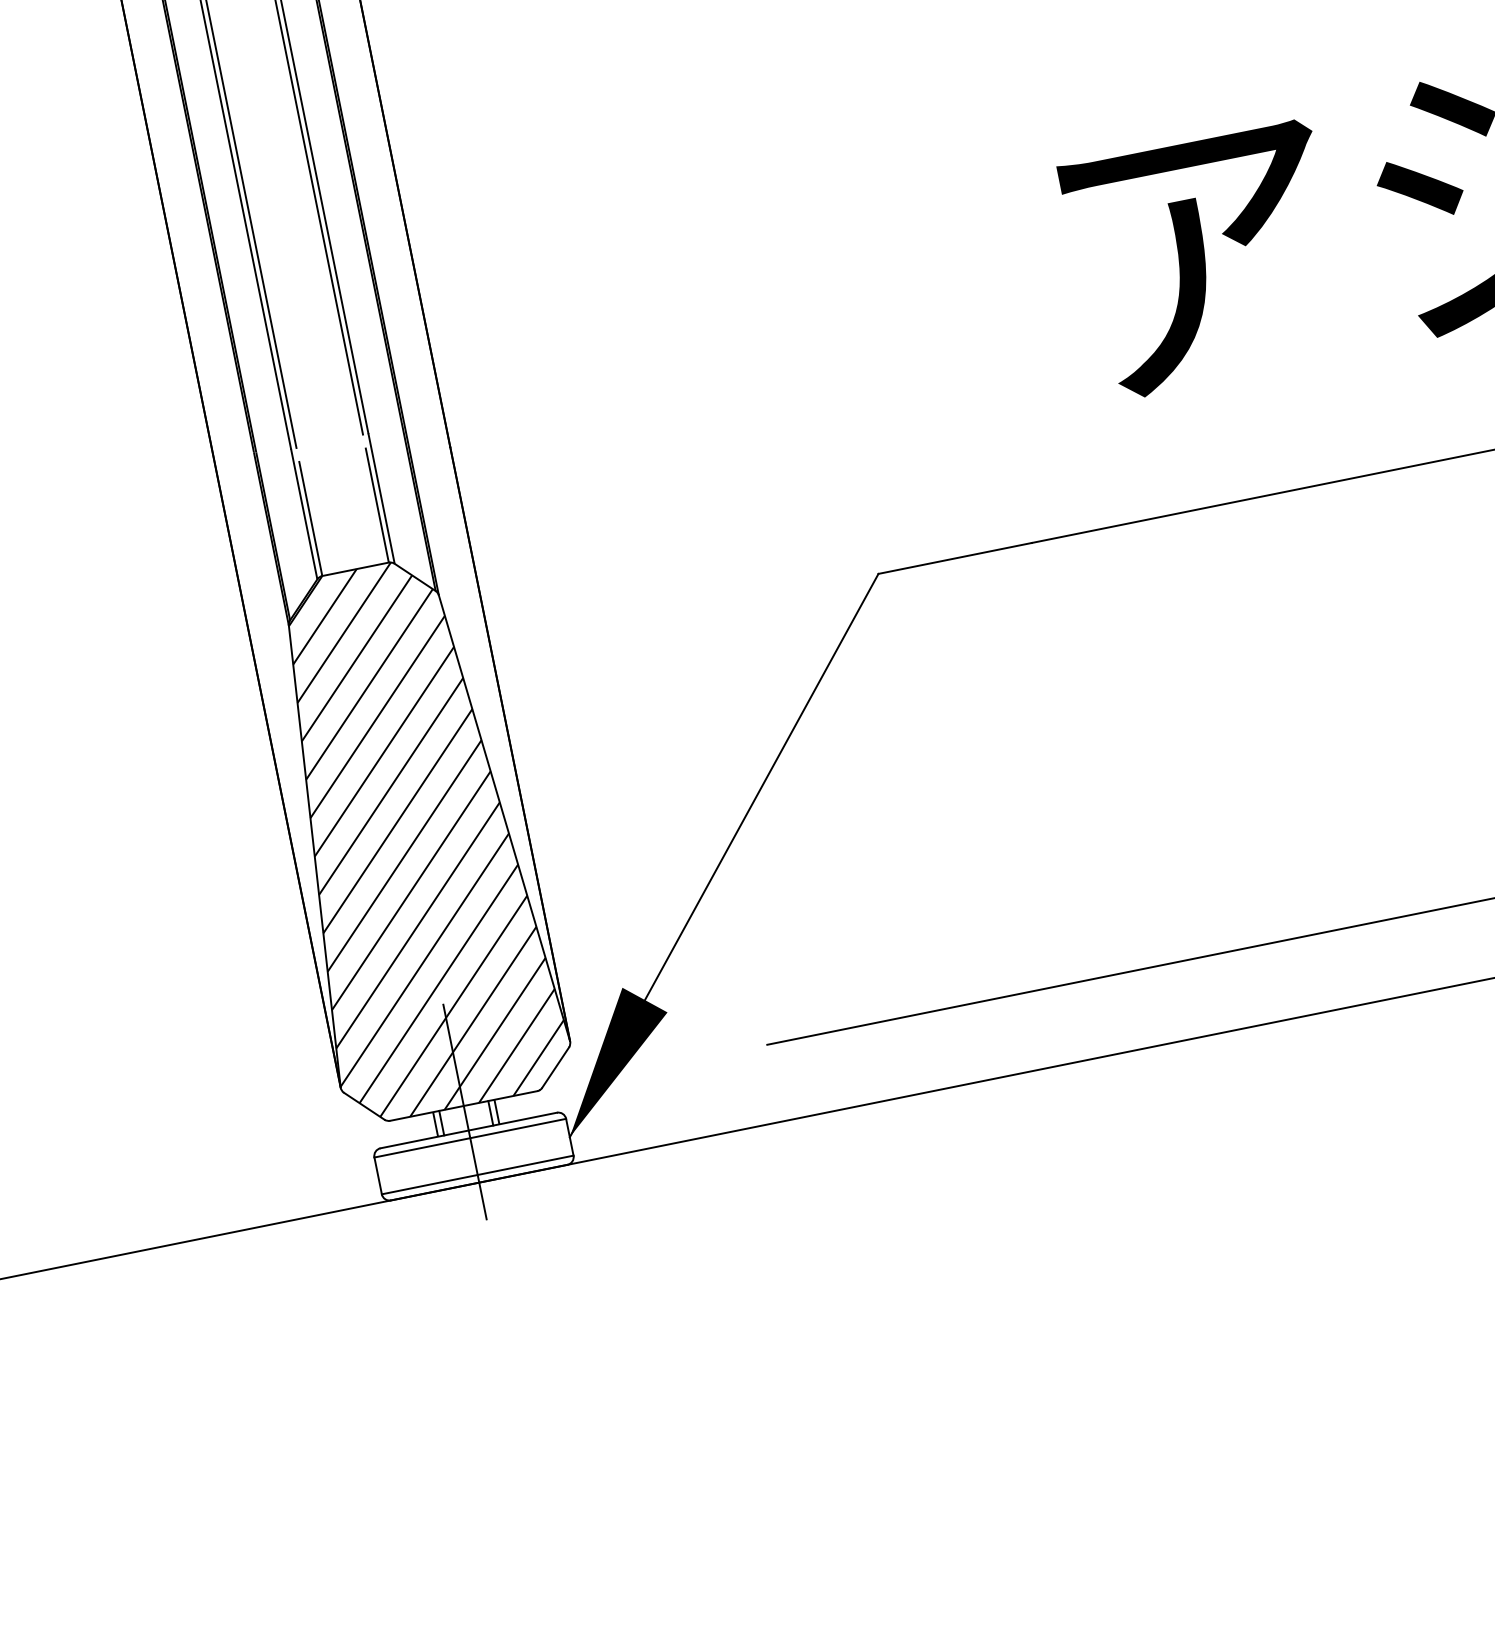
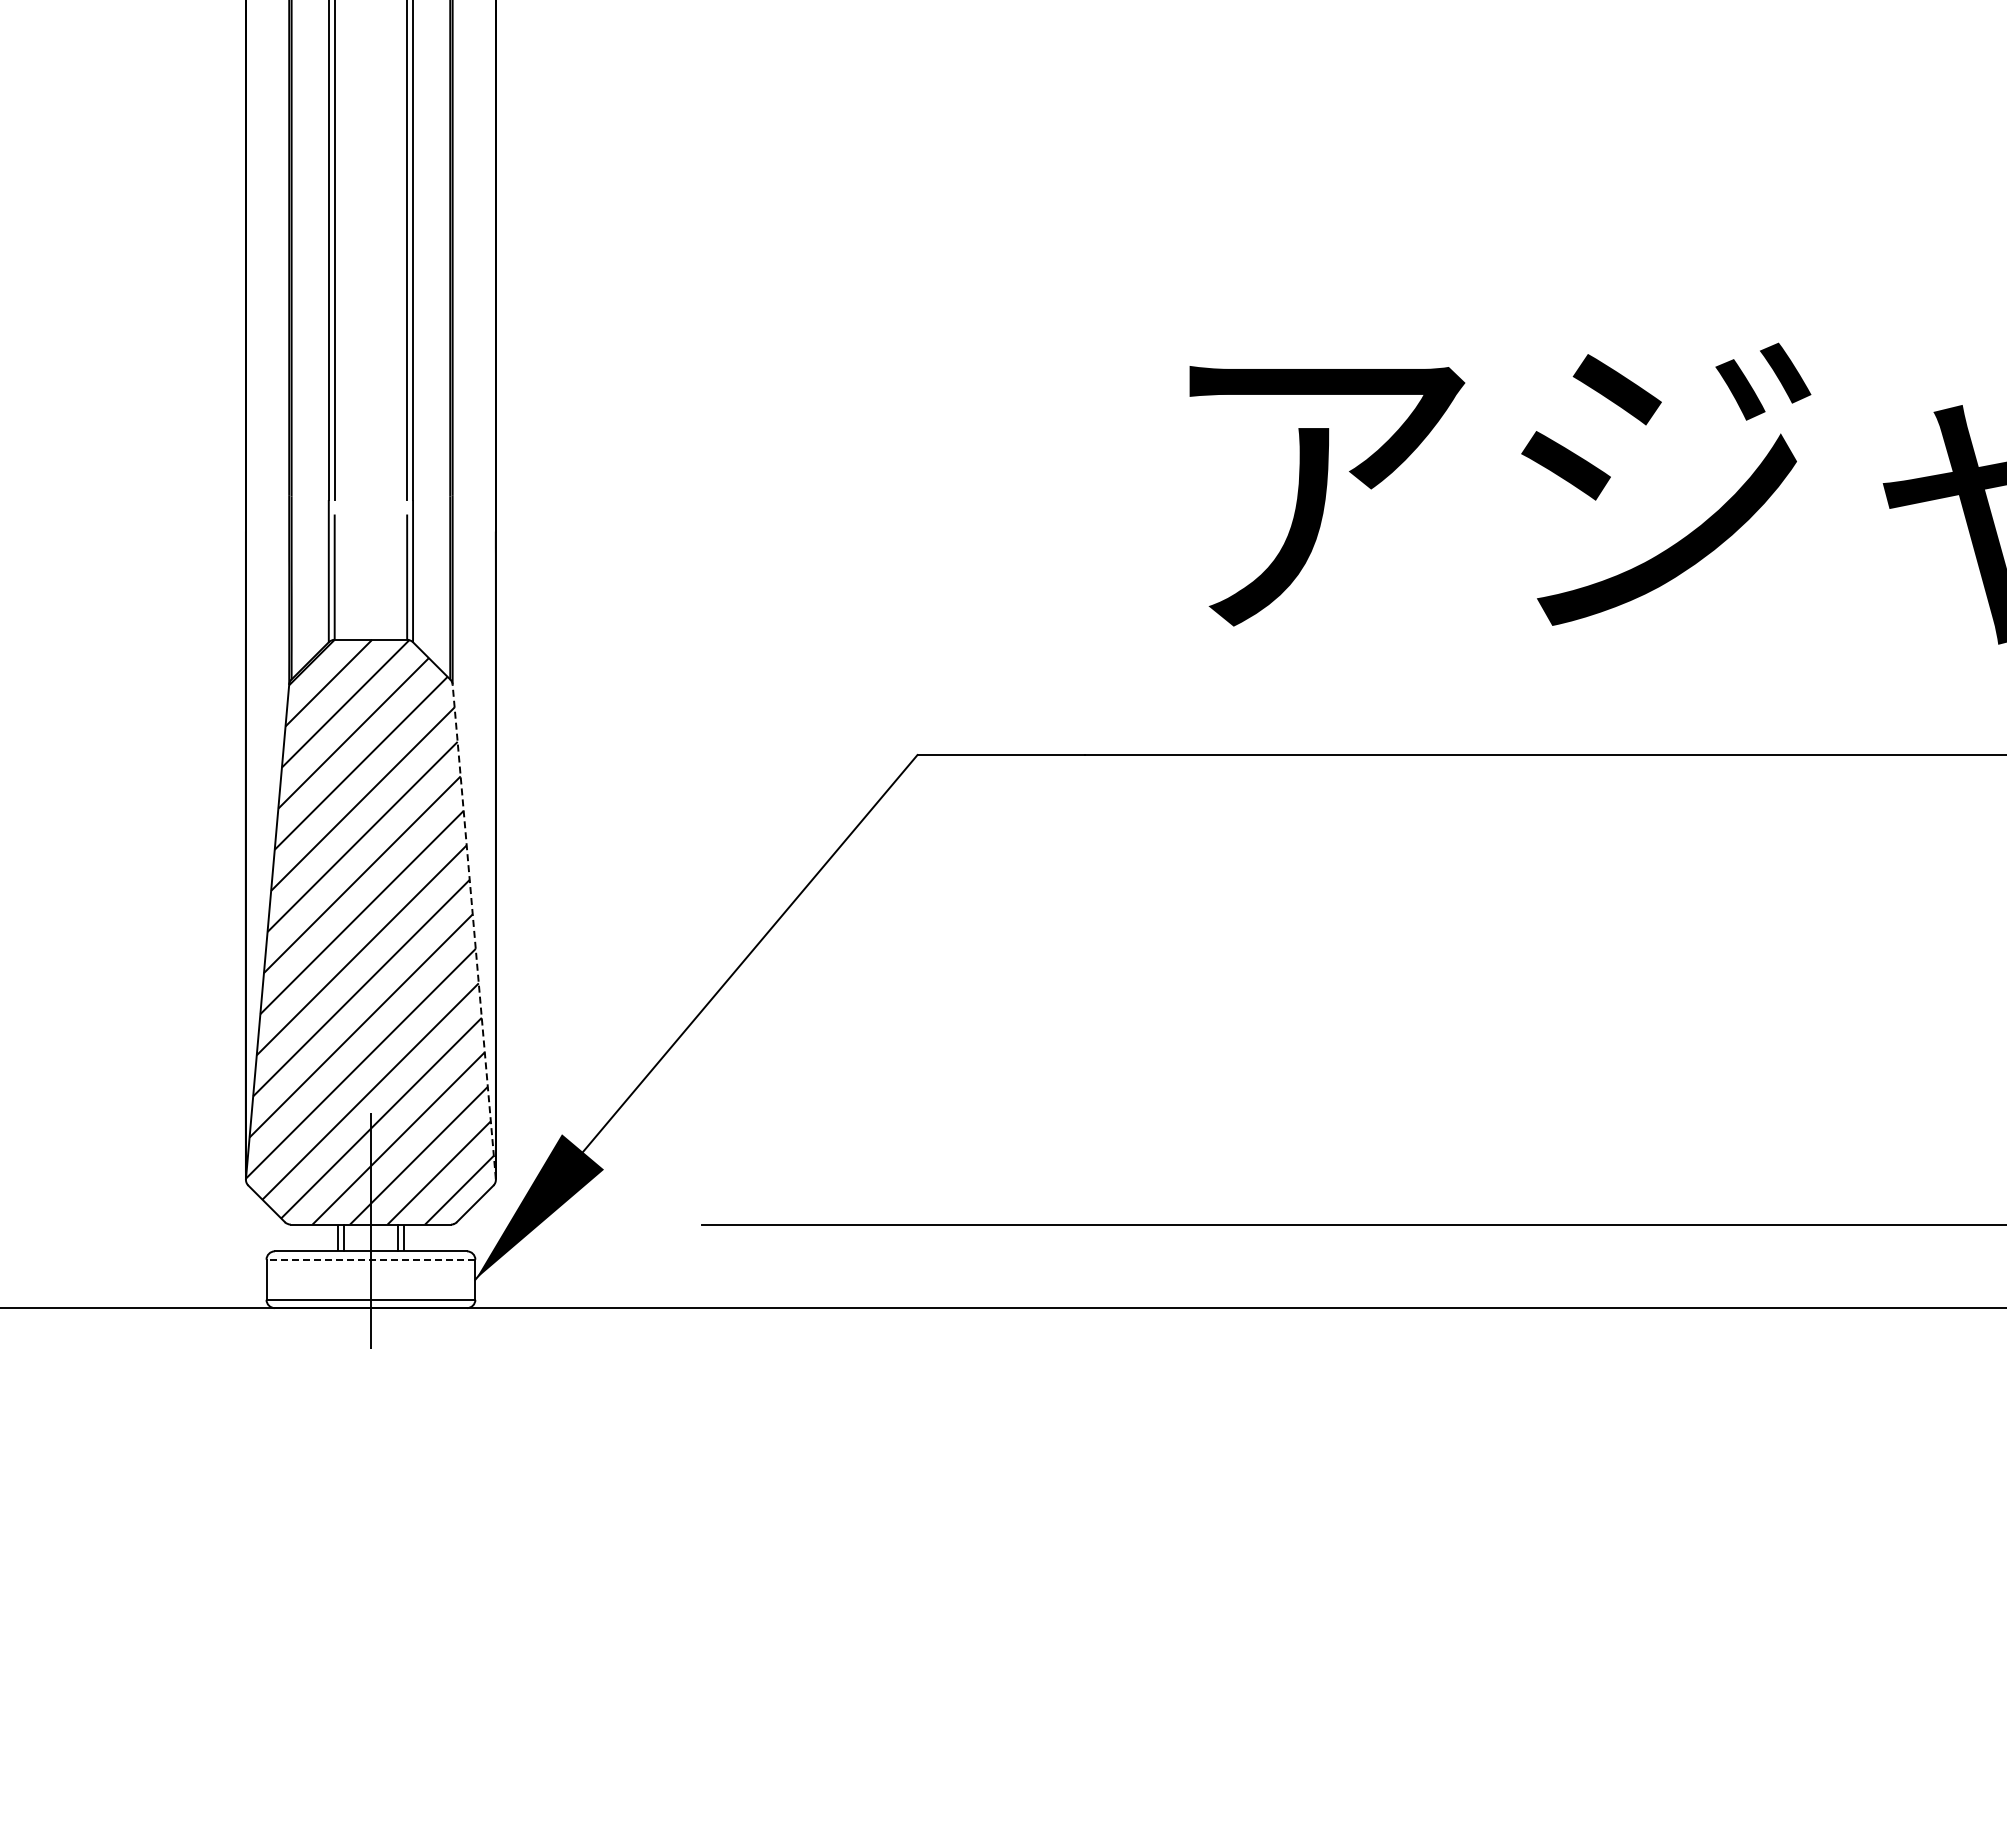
line: (504, 817) -> (474, 931), solid -> dashed
line: (469, 1138) -> (370, 1259), solid -> dashed

